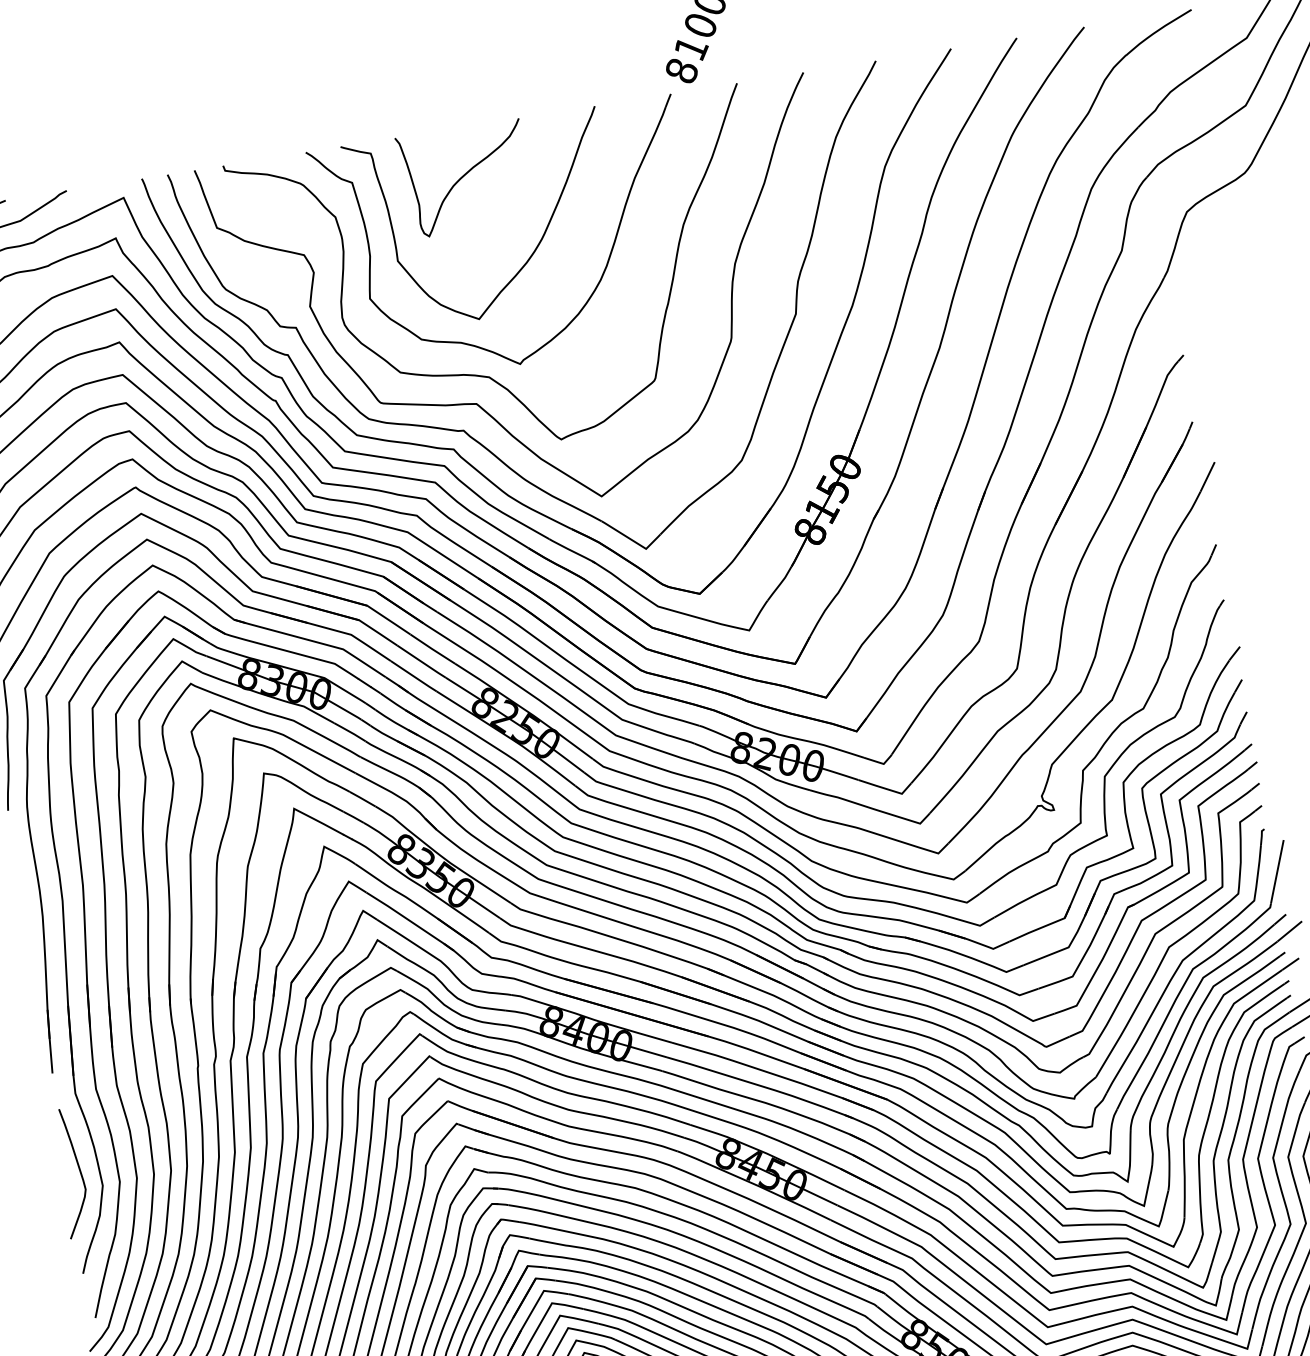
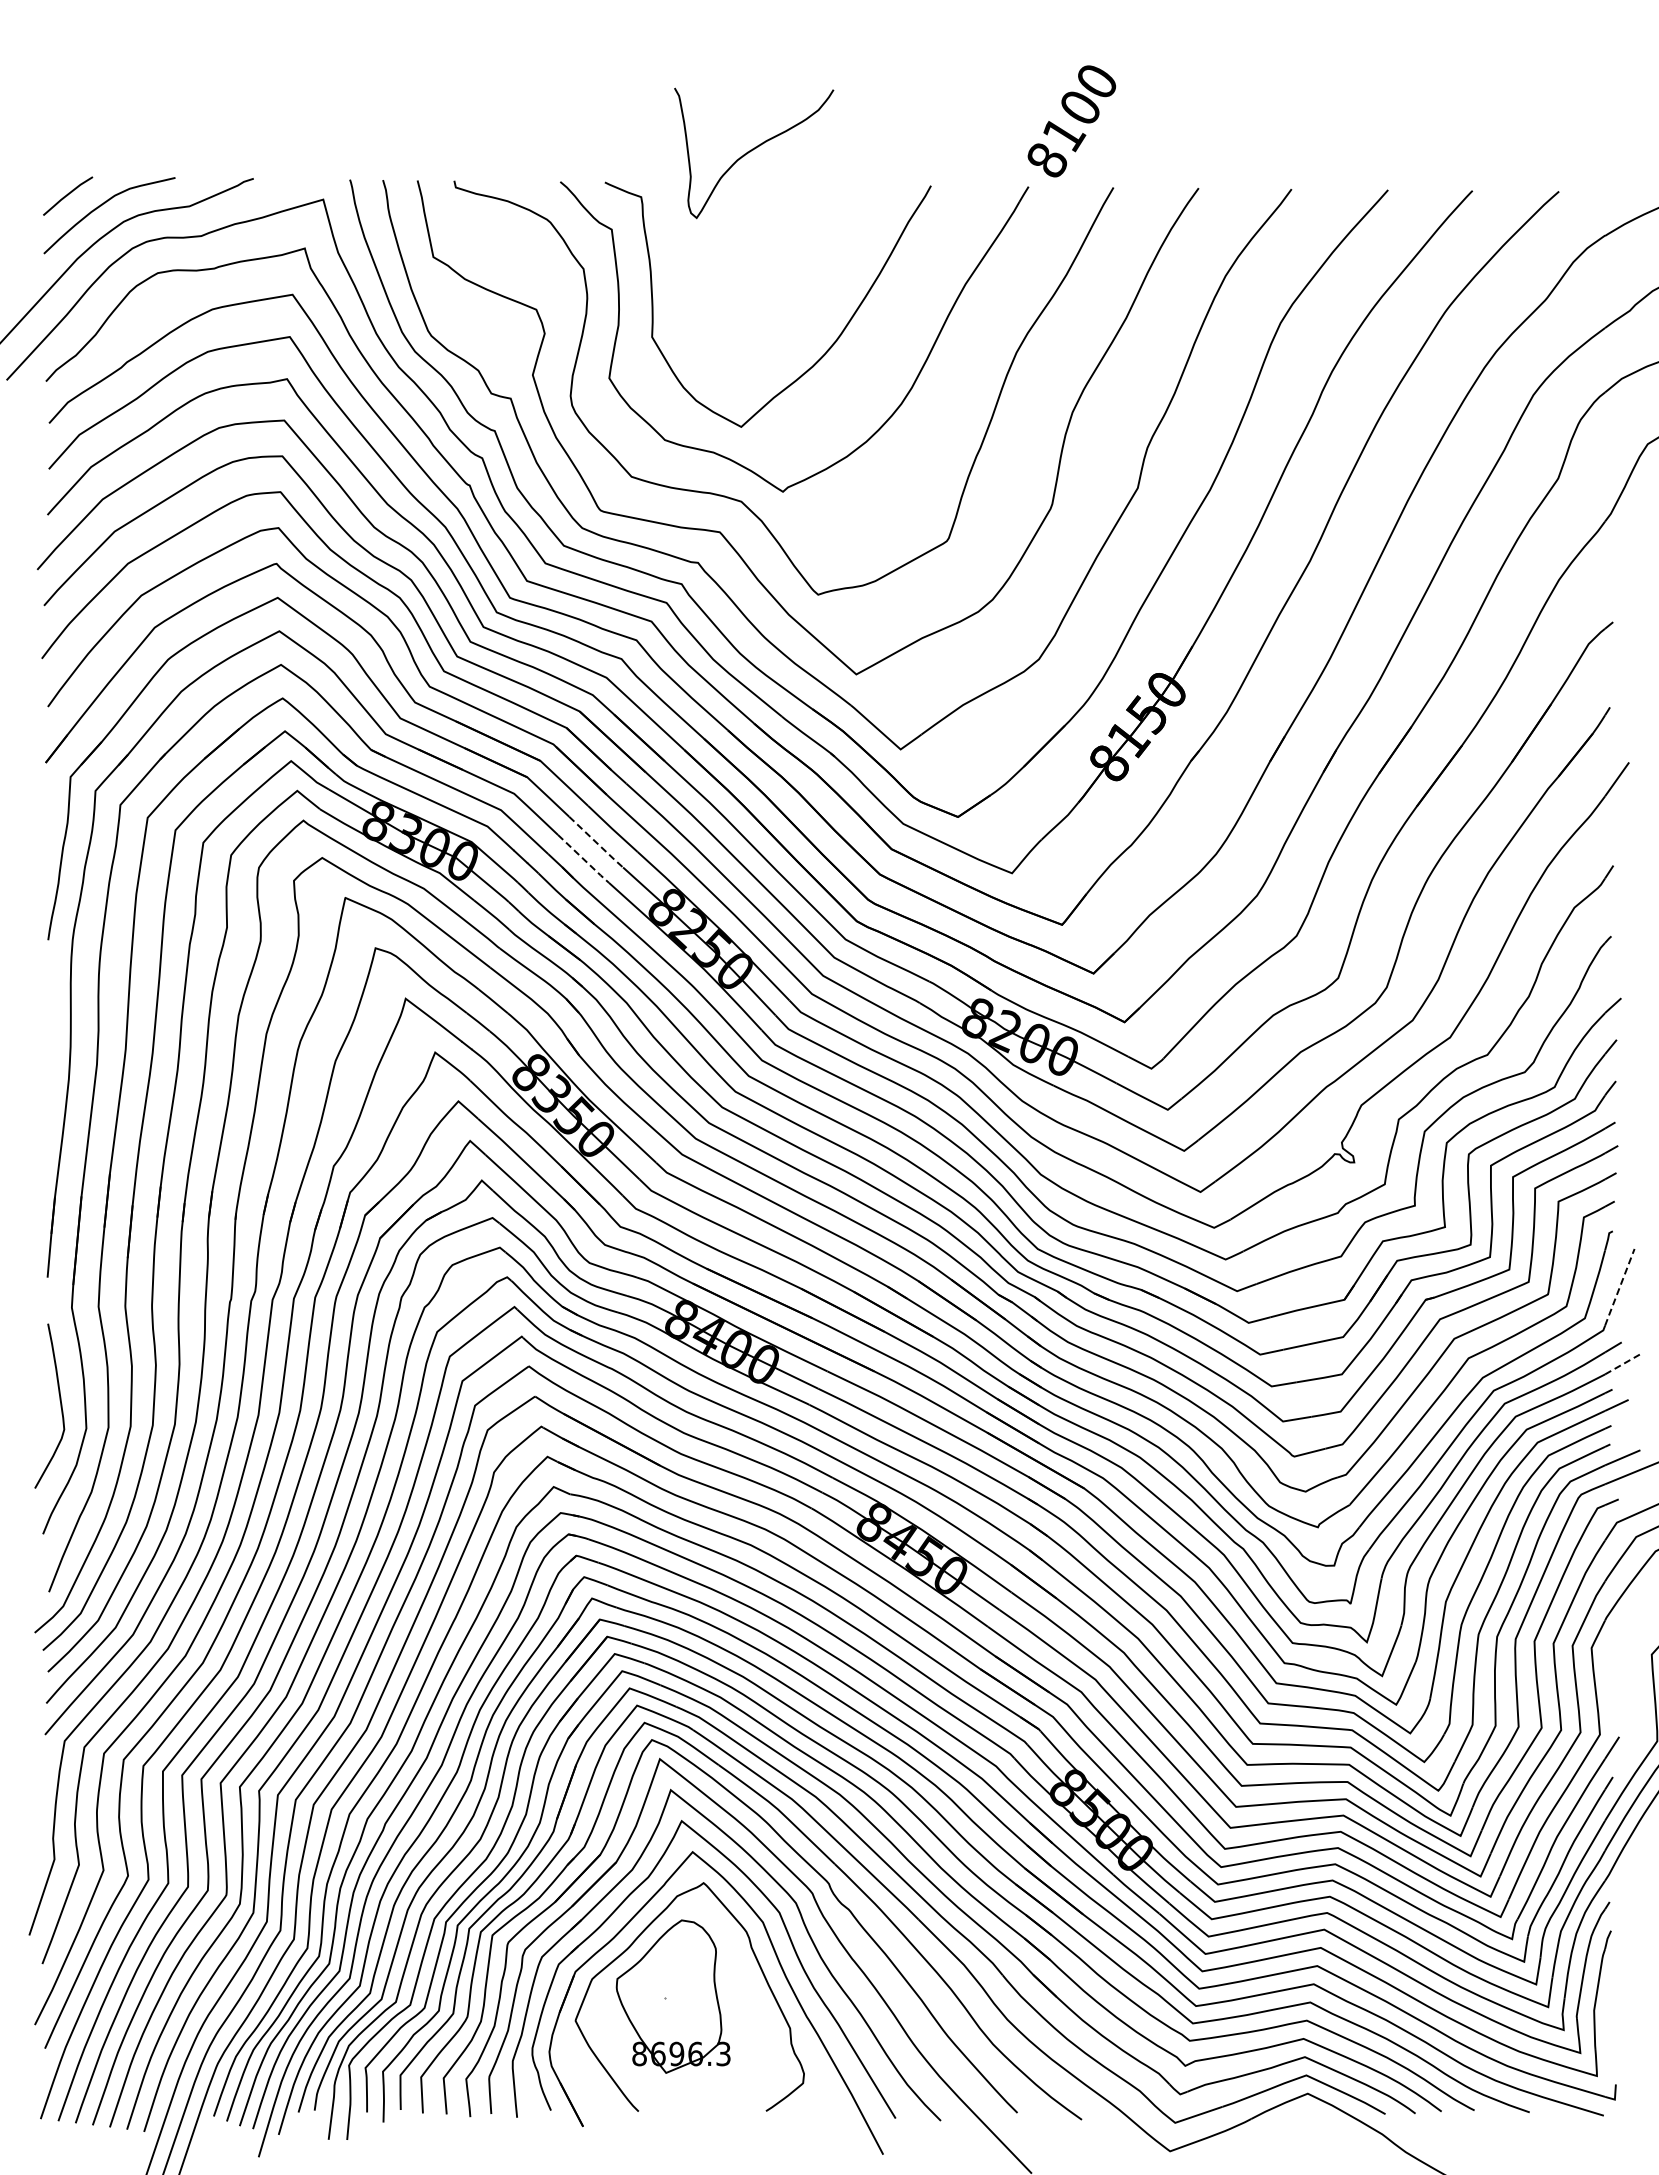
curve: (464, 176) -> (753, 150), moved
line: (421, 661) -> (596, 842), solid -> dashed
line: (414, 676) -> (584, 859), solid -> dashed
line: (1277, 872) -> (1619, 1287), solid -> dashed
line: (1290, 931) -> (1623, 1364), solid -> dashed

